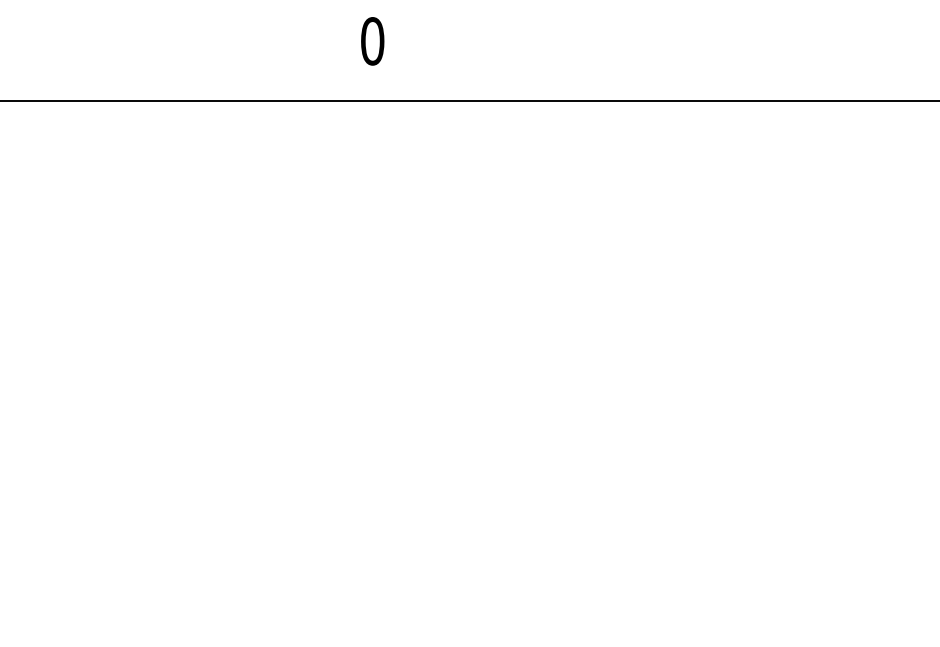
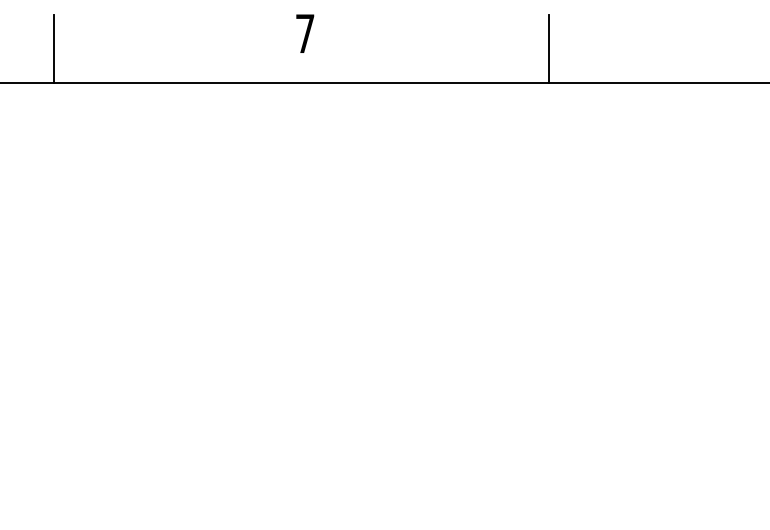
text: (371, 41) -> (304, 33), 0 -> 7
line: (66, 59) -> (54, 48), added
line: (669, 59) -> (548, 48), added

